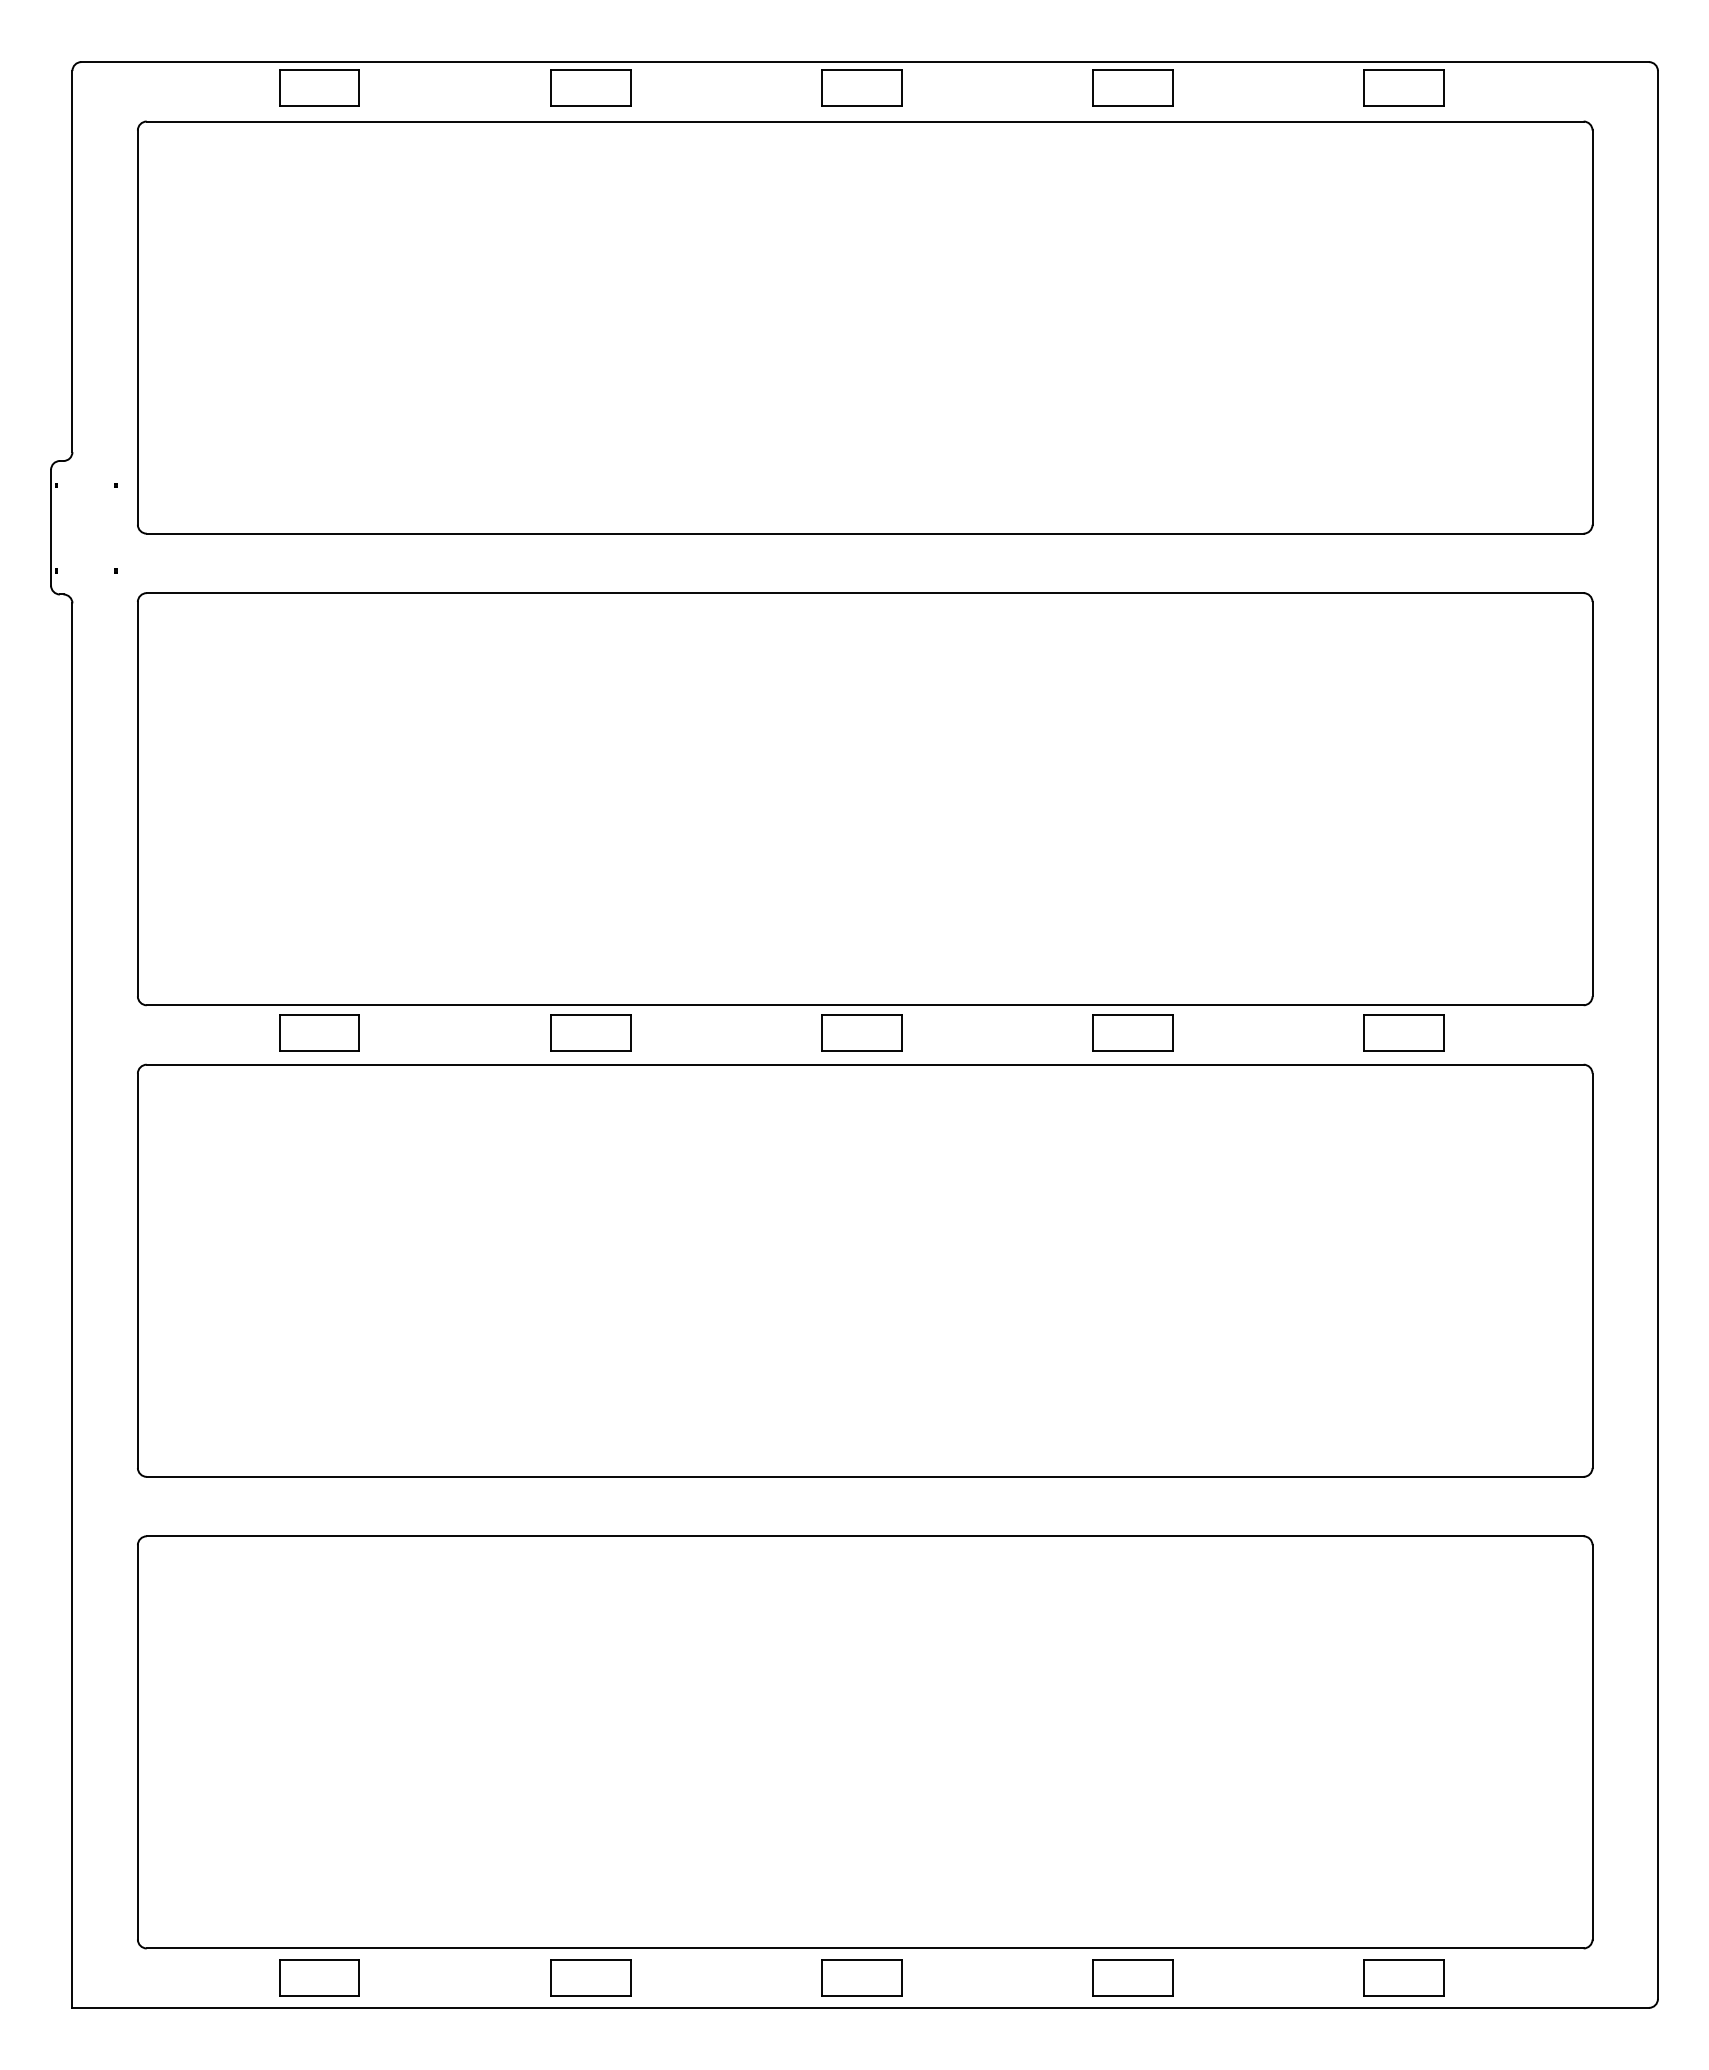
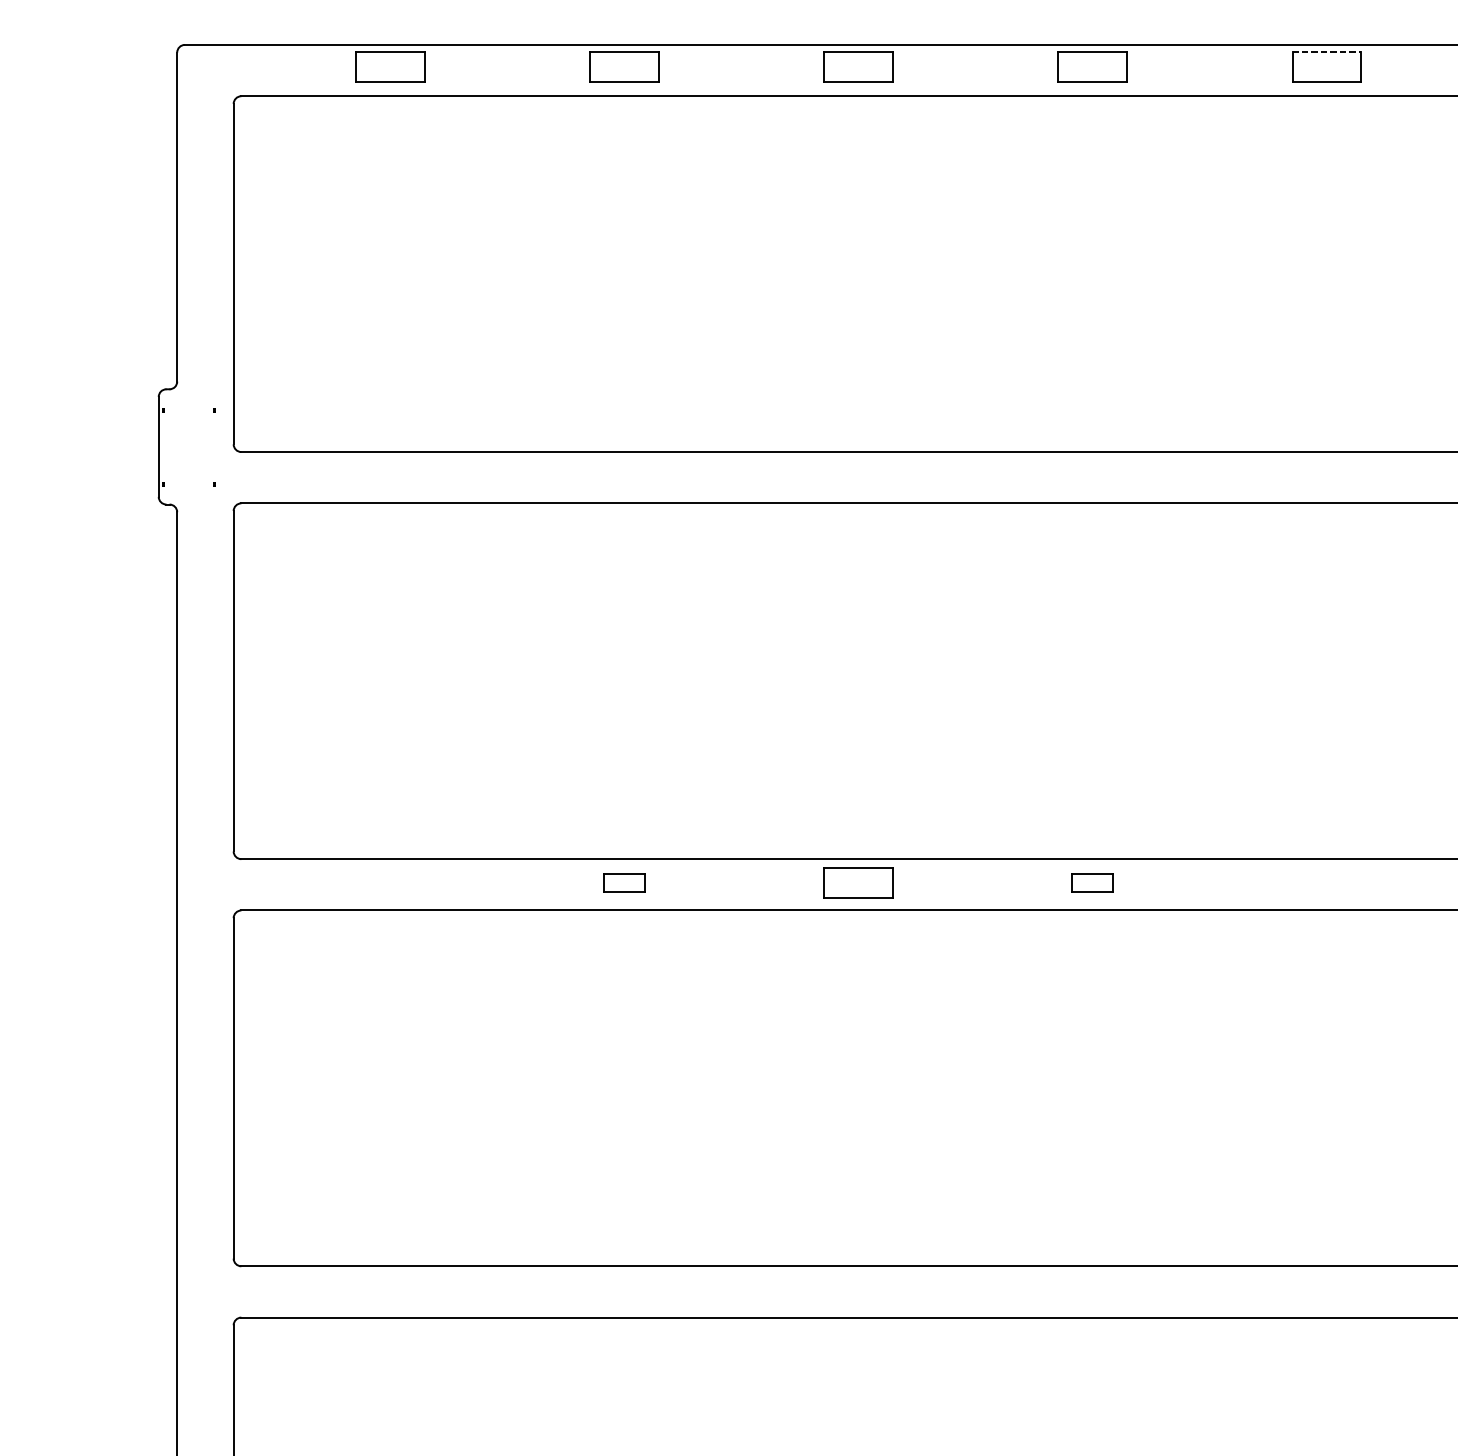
line: (1404, 69) -> (1327, 51), solid -> dashed
part: (319, 1032) -> (390, 882), removed
part: (590, 1032) -> (624, 882), size x0.6
part: (1132, 1032) -> (1092, 882), size x0.6
part: (1403, 1032) -> (1326, 882), removed

